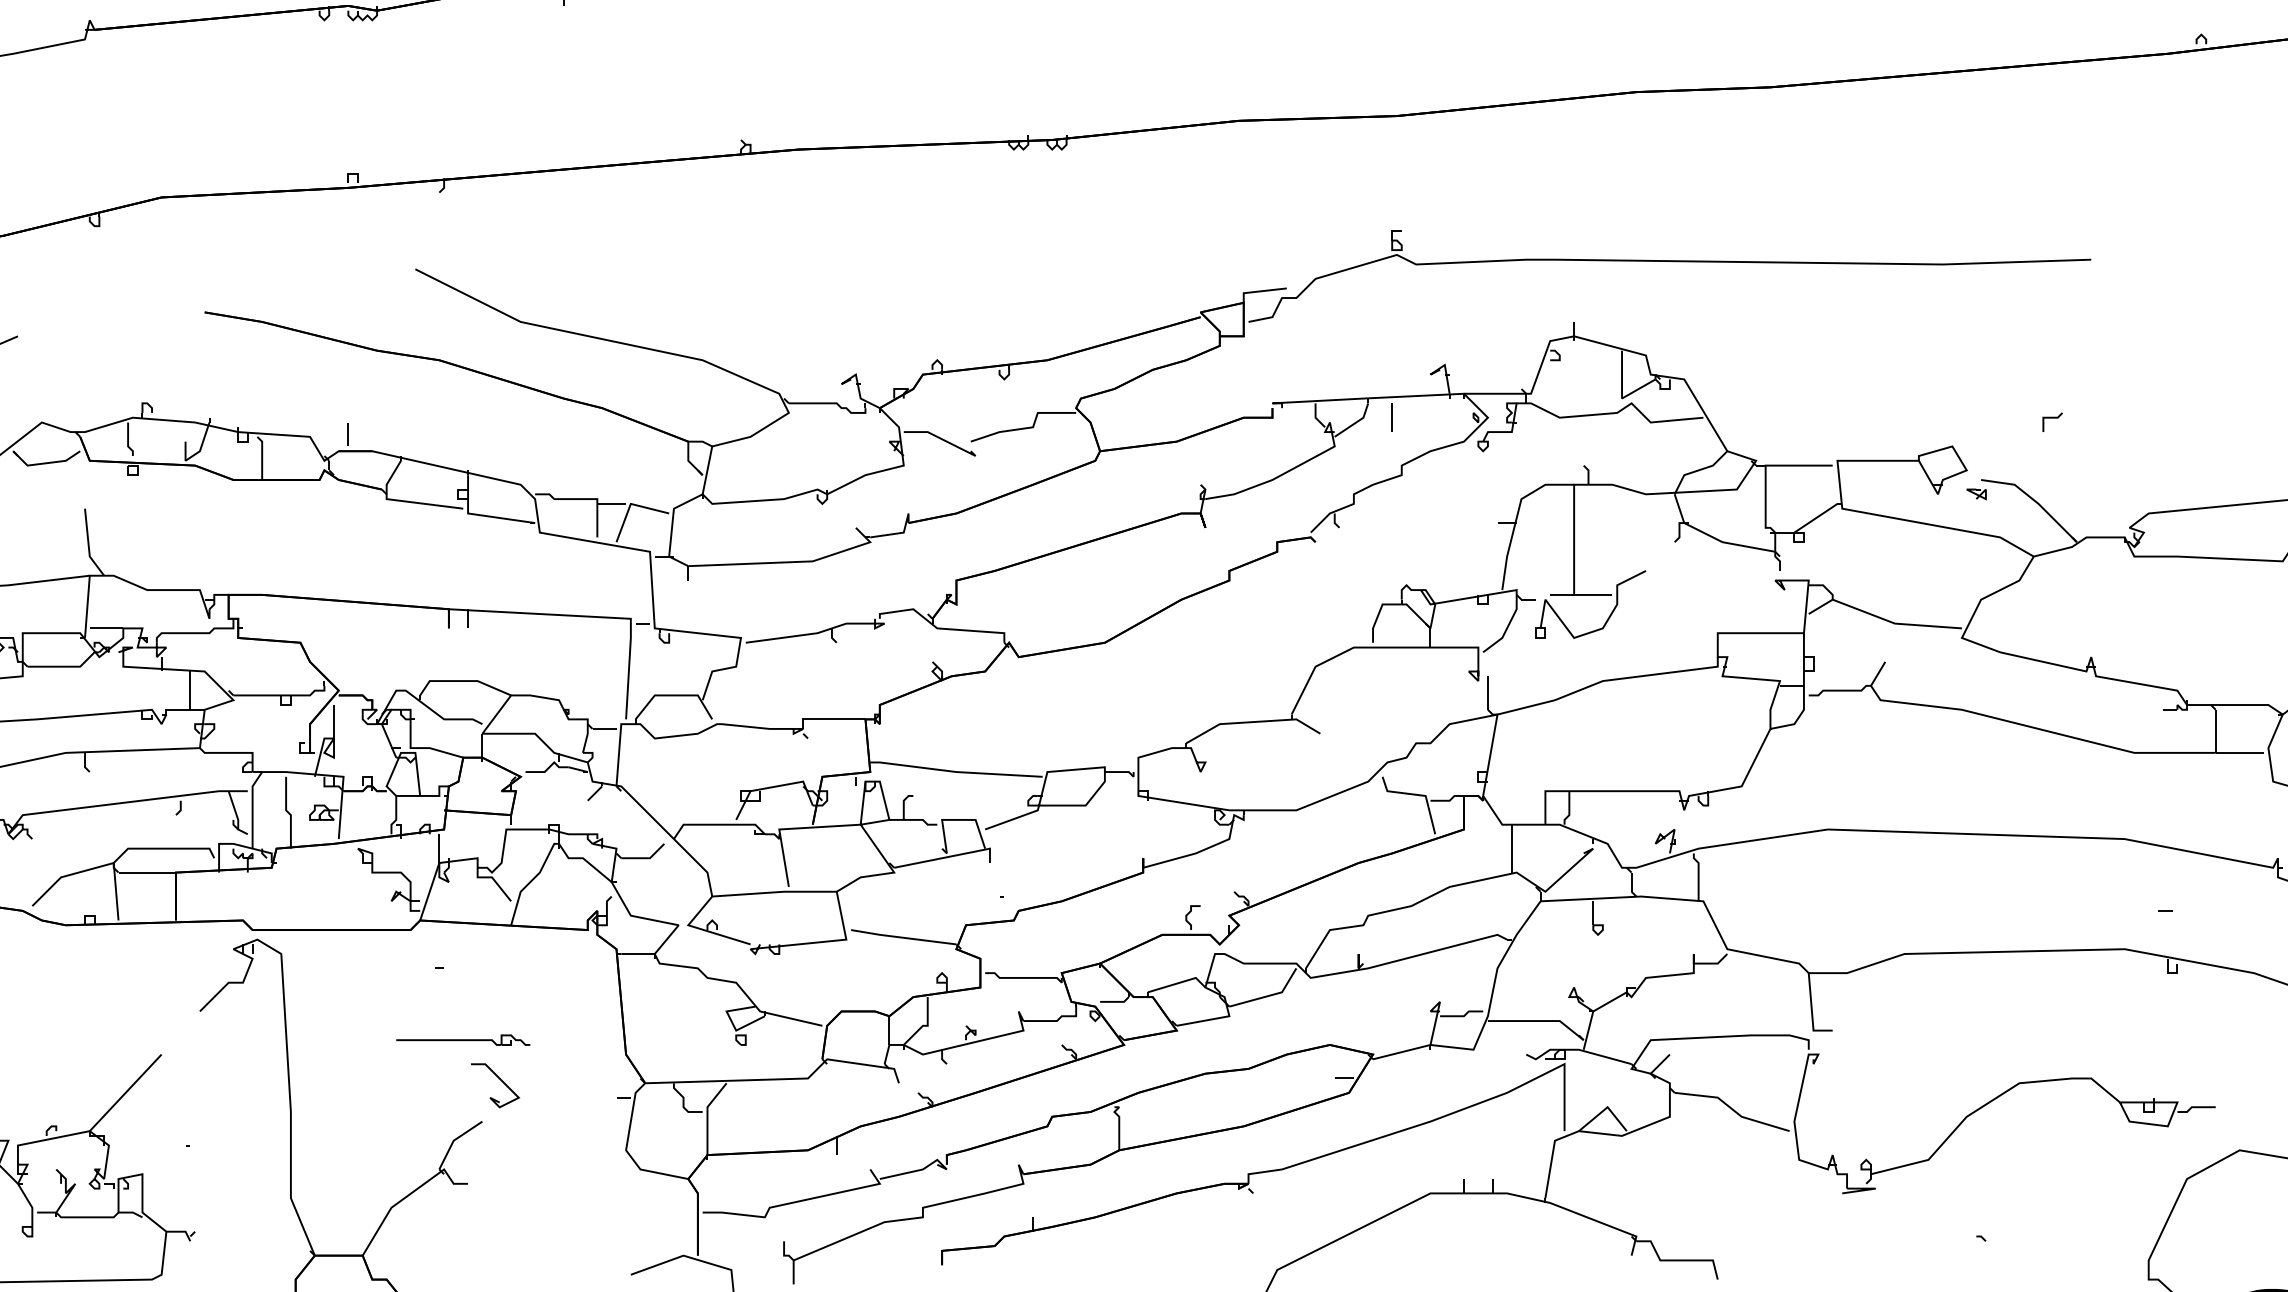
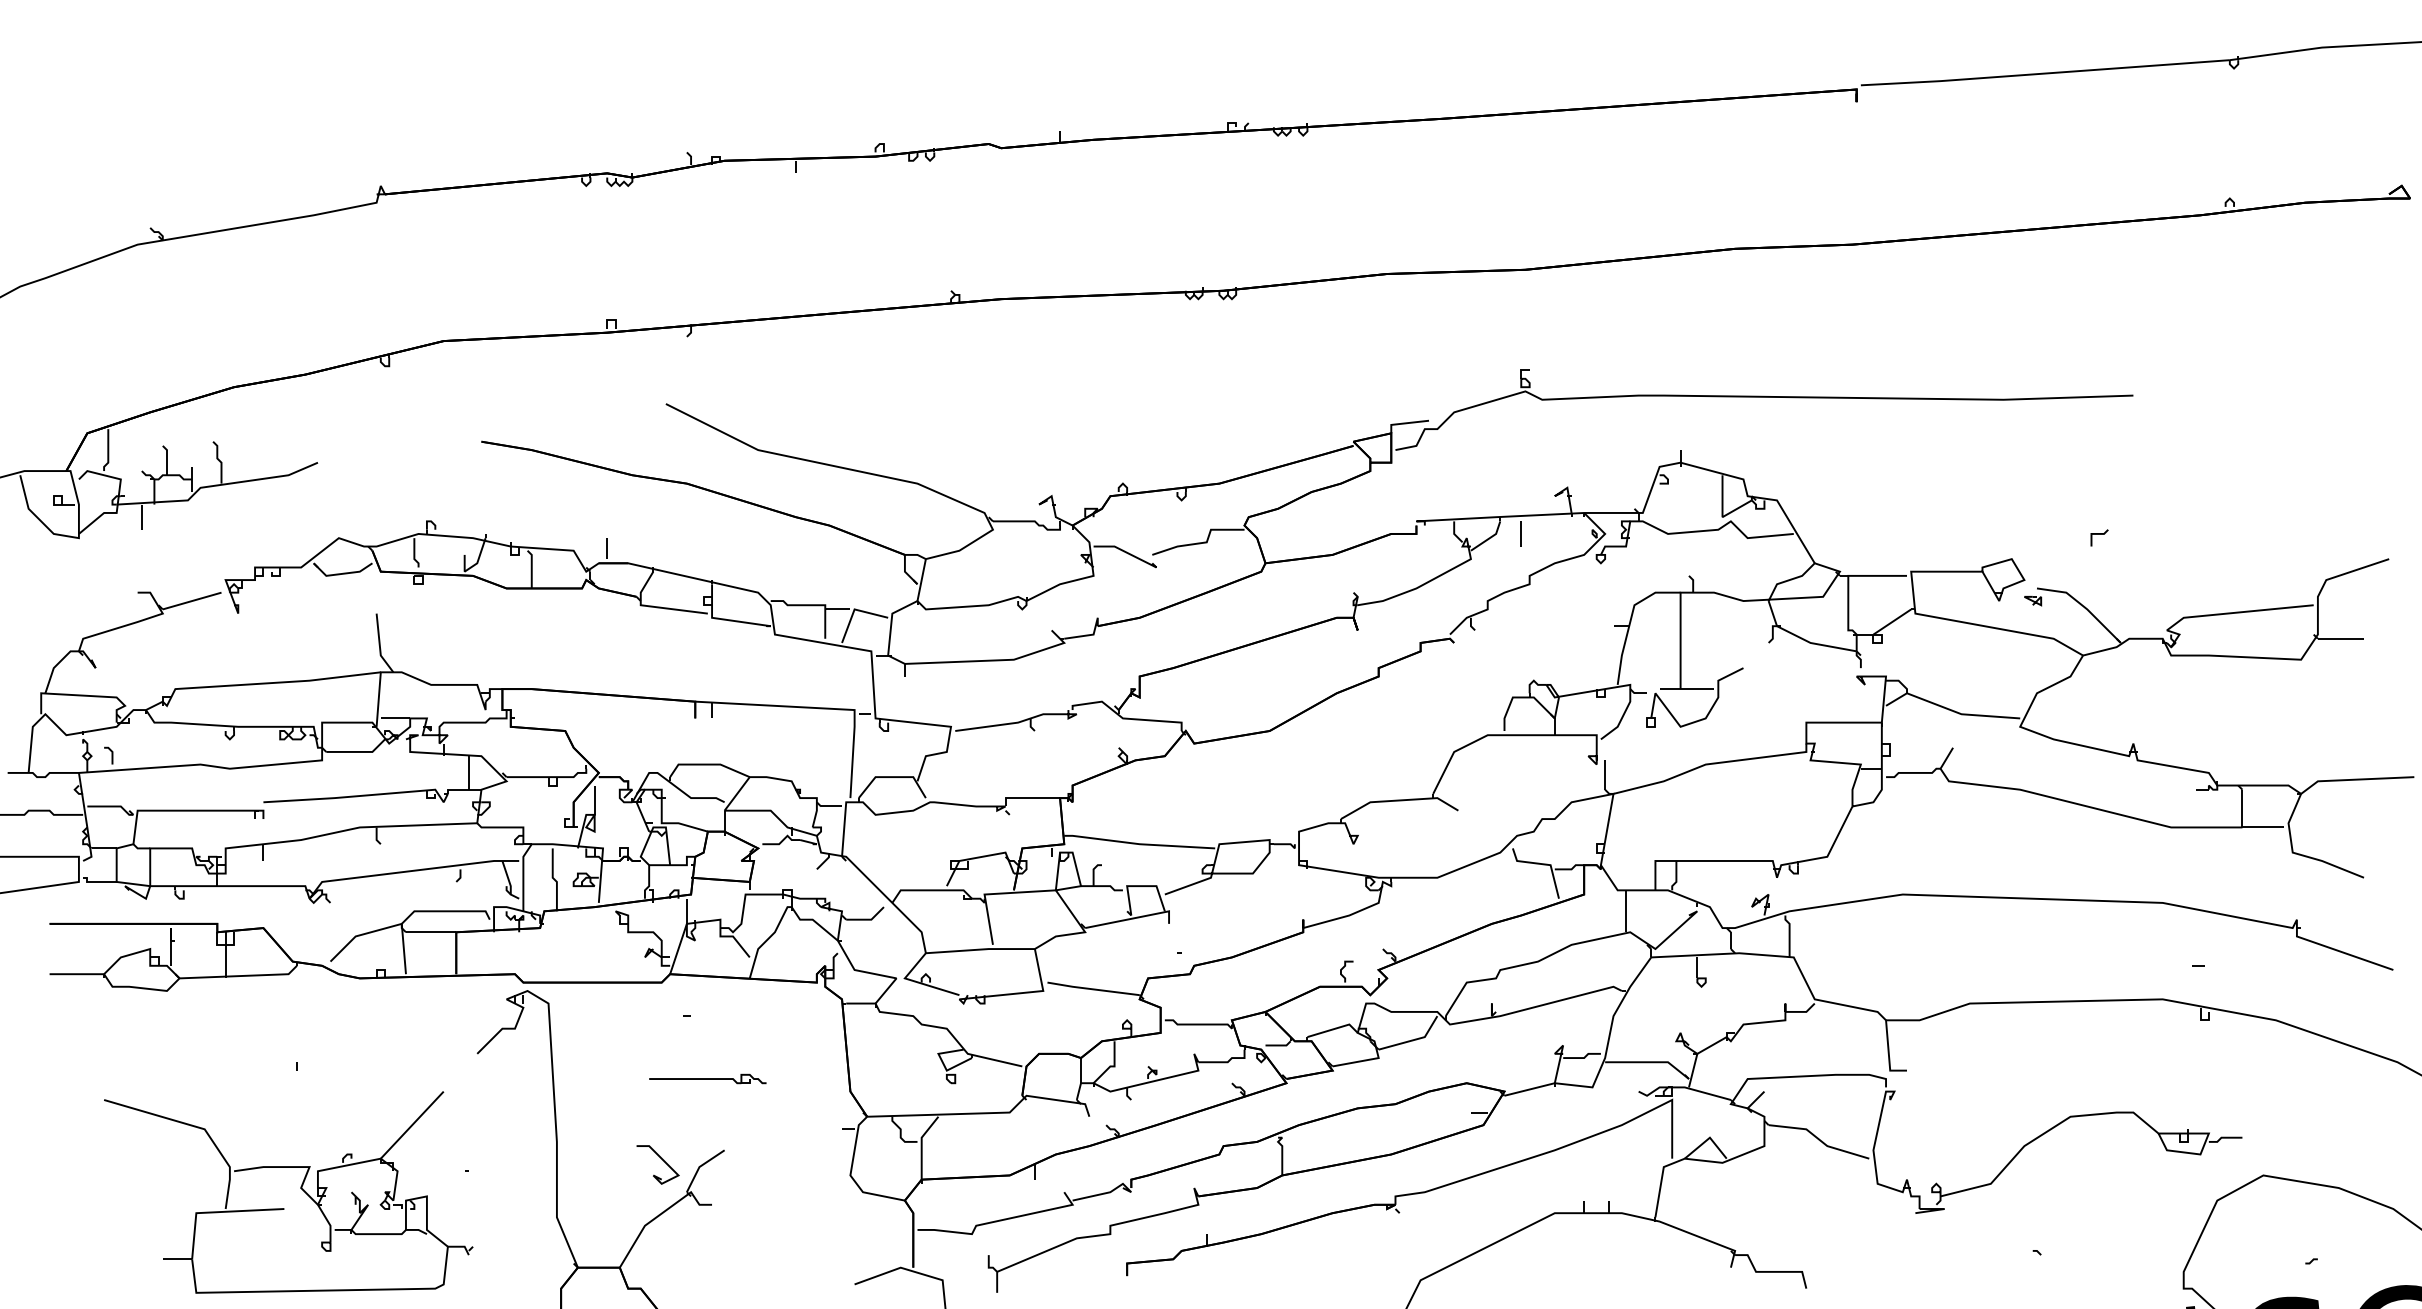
curve: (499, 1079) -> (661, 1159), moved

